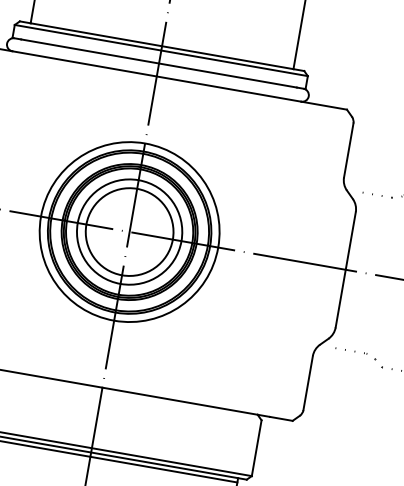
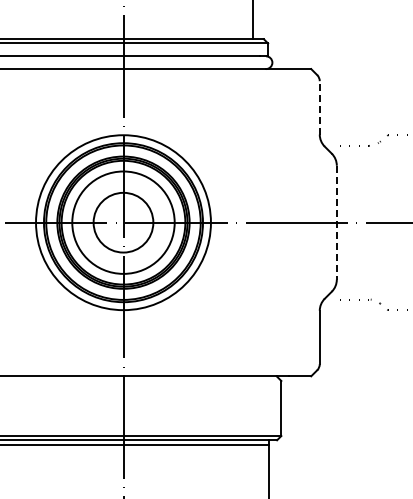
line: (348, 150) -> (319, 107), solid -> dashed
circle: (129, 231) -> (123, 222), size x0.7
line: (345, 269) -> (336, 222), solid -> dashed

